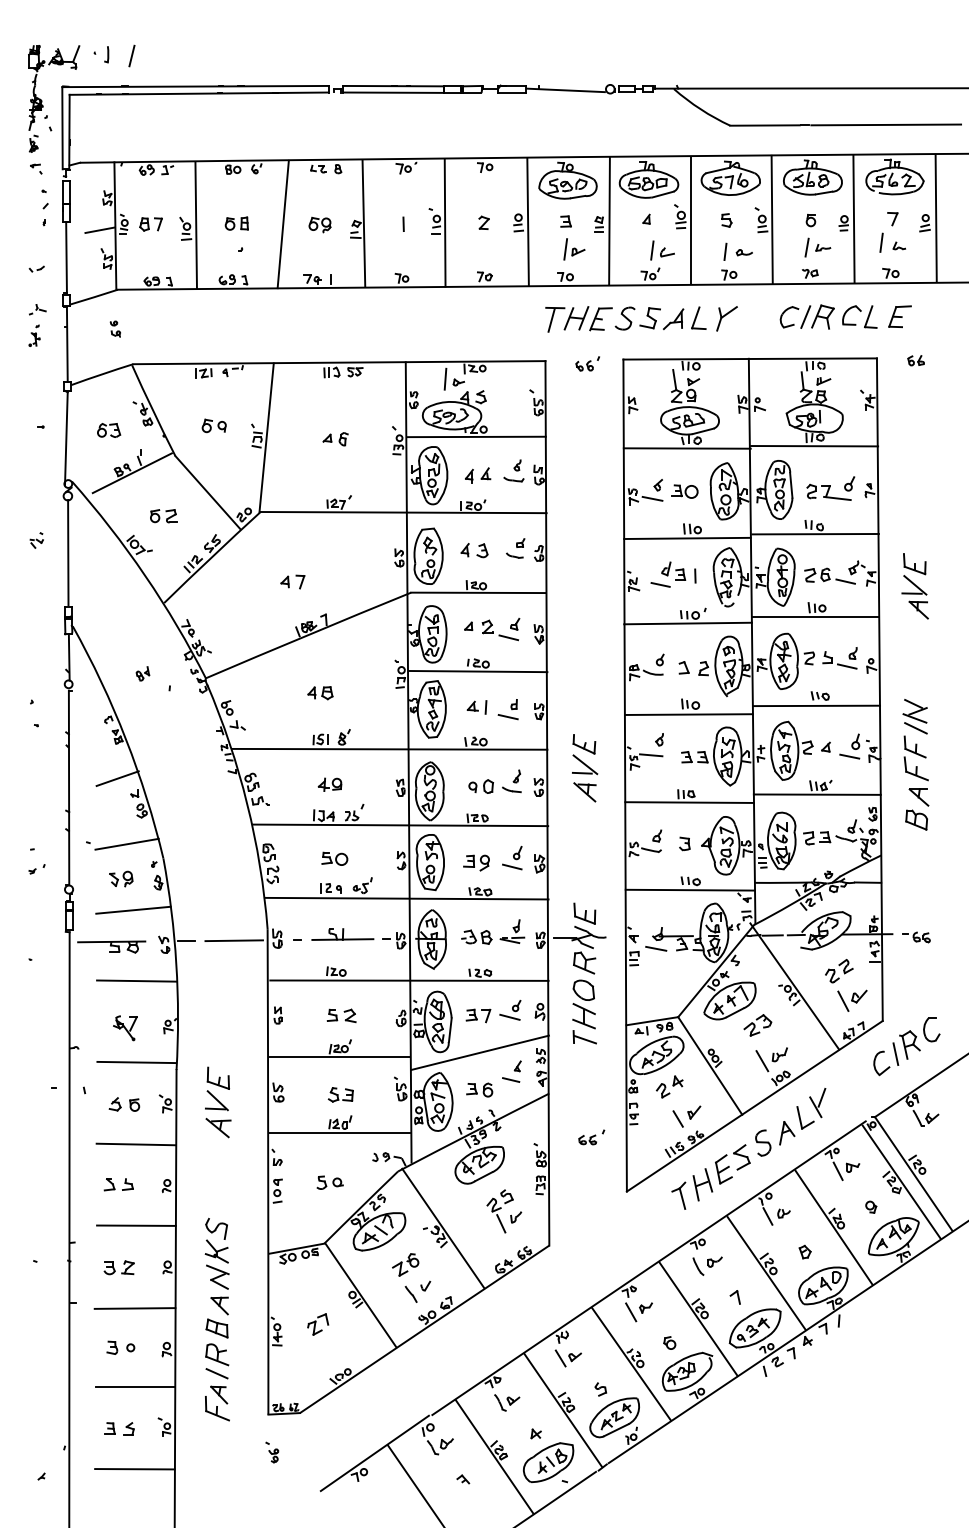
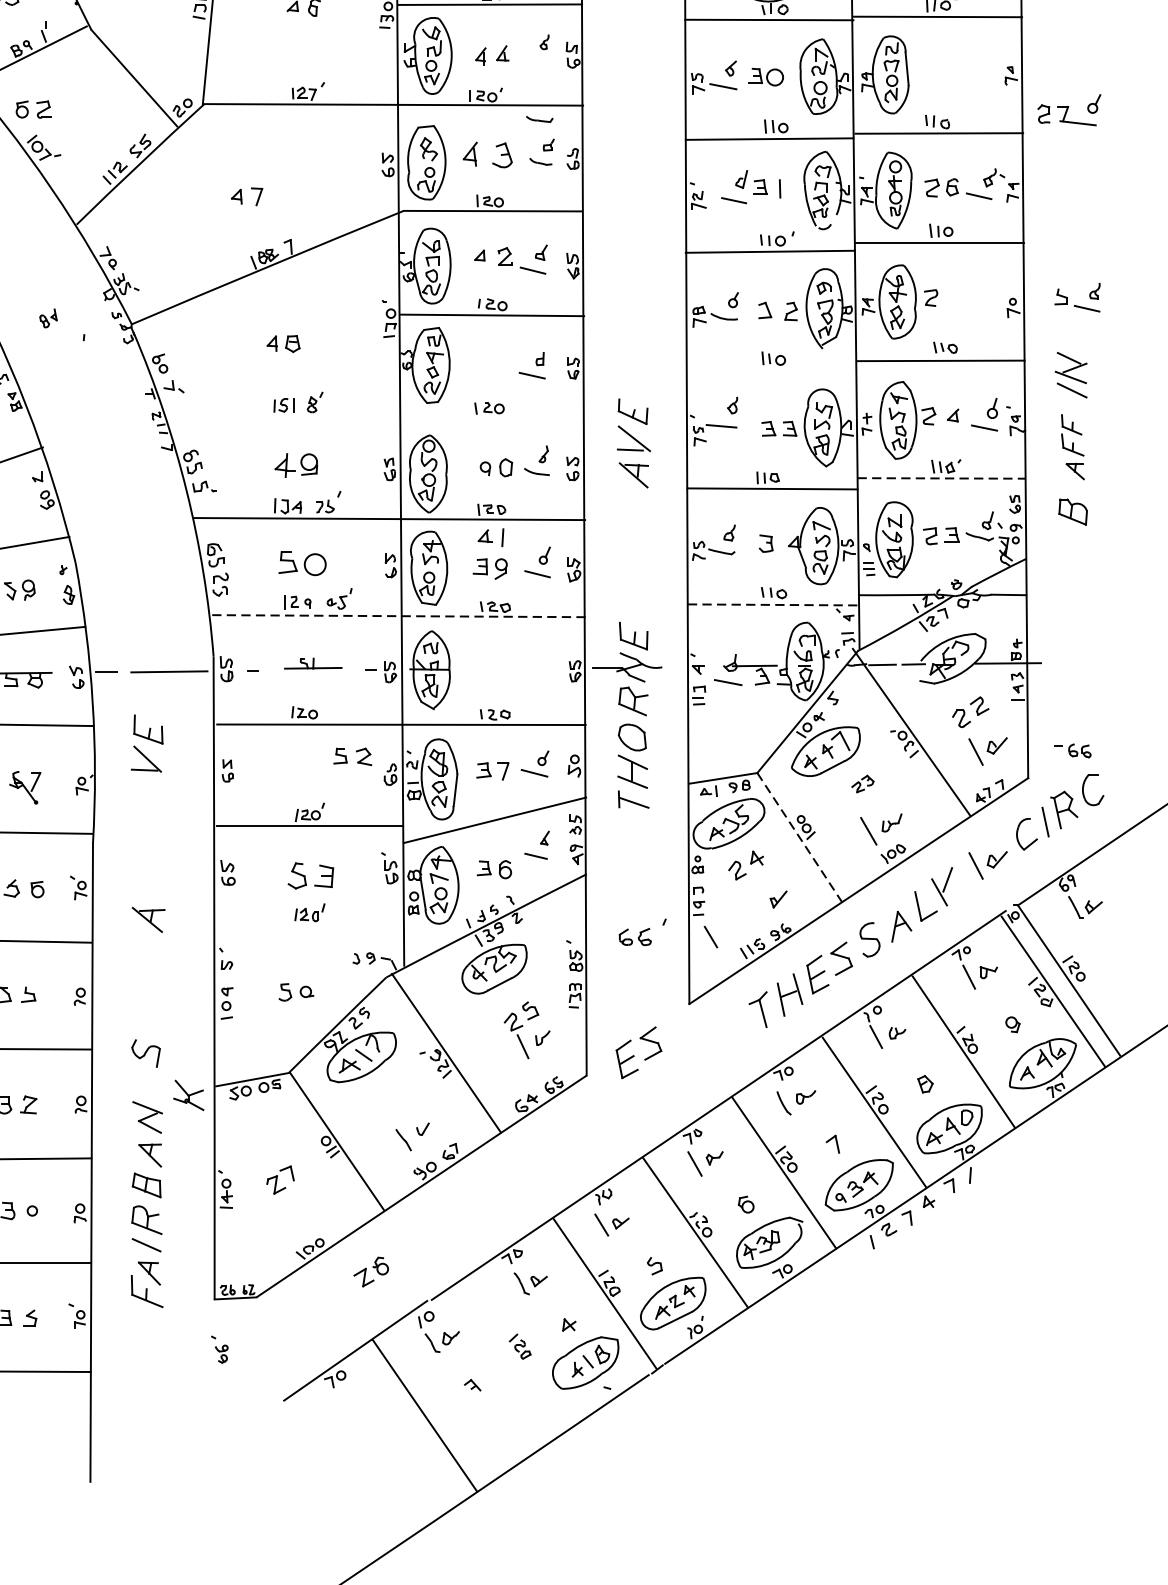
part: (513, 479) -> (539, 119), moved
part: (830, 488) -> (1068, 110), moved
part: (163, 516) -> (33, 110), moved
part: (474, 550) -> (487, 155), size x1.4
part: (914, 586) -> (1070, 202), removed
part: (839, 658) -> (1076, 298), moved
part: (476, 707) -> (490, 537), moved
line: (688, 714) -> (770, 372), removed
line: (389, 748) -> (375, 417), removed
part: (916, 770) -> (1072, 446), size x0.7
part: (329, 784) -> (295, 464), size x1.4
line: (817, 794) -> (941, 478), solid -> dashed
part: (334, 858) -> (302, 562), size x1.4
line: (690, 890) -> (773, 605), solid -> dashed
line: (406, 898) -> (397, 615), solid -> dashed
part: (493, 931) -> (512, 659), removed
part: (342, 934) -> (312, 663), size x0.7
part: (916, 937) -> (1072, 751), moved
part: (341, 1015) -> (352, 756), moved
part: (757, 1025) -> (862, 784), size x0.6
line: (710, 1066) -> (800, 838), solid -> dashed
part: (852, 1086) -> (988, 864), added
part: (217, 1088) -> (147, 743), moved
part: (340, 1094) -> (310, 875), size x1.4
line: (677, 1118) -> (710, 936), moved
line: (339, 1133) -> (308, 927), removed
part: (591, 1137) -> (642, 932), size x1.4
part: (588, 1228) -> (638, 1052), added
part: (216, 1251) -> (188, 1095), moved
part: (405, 1264) -> (371, 1271), moved
line: (494, 1456) -> (514, 1354), removed

